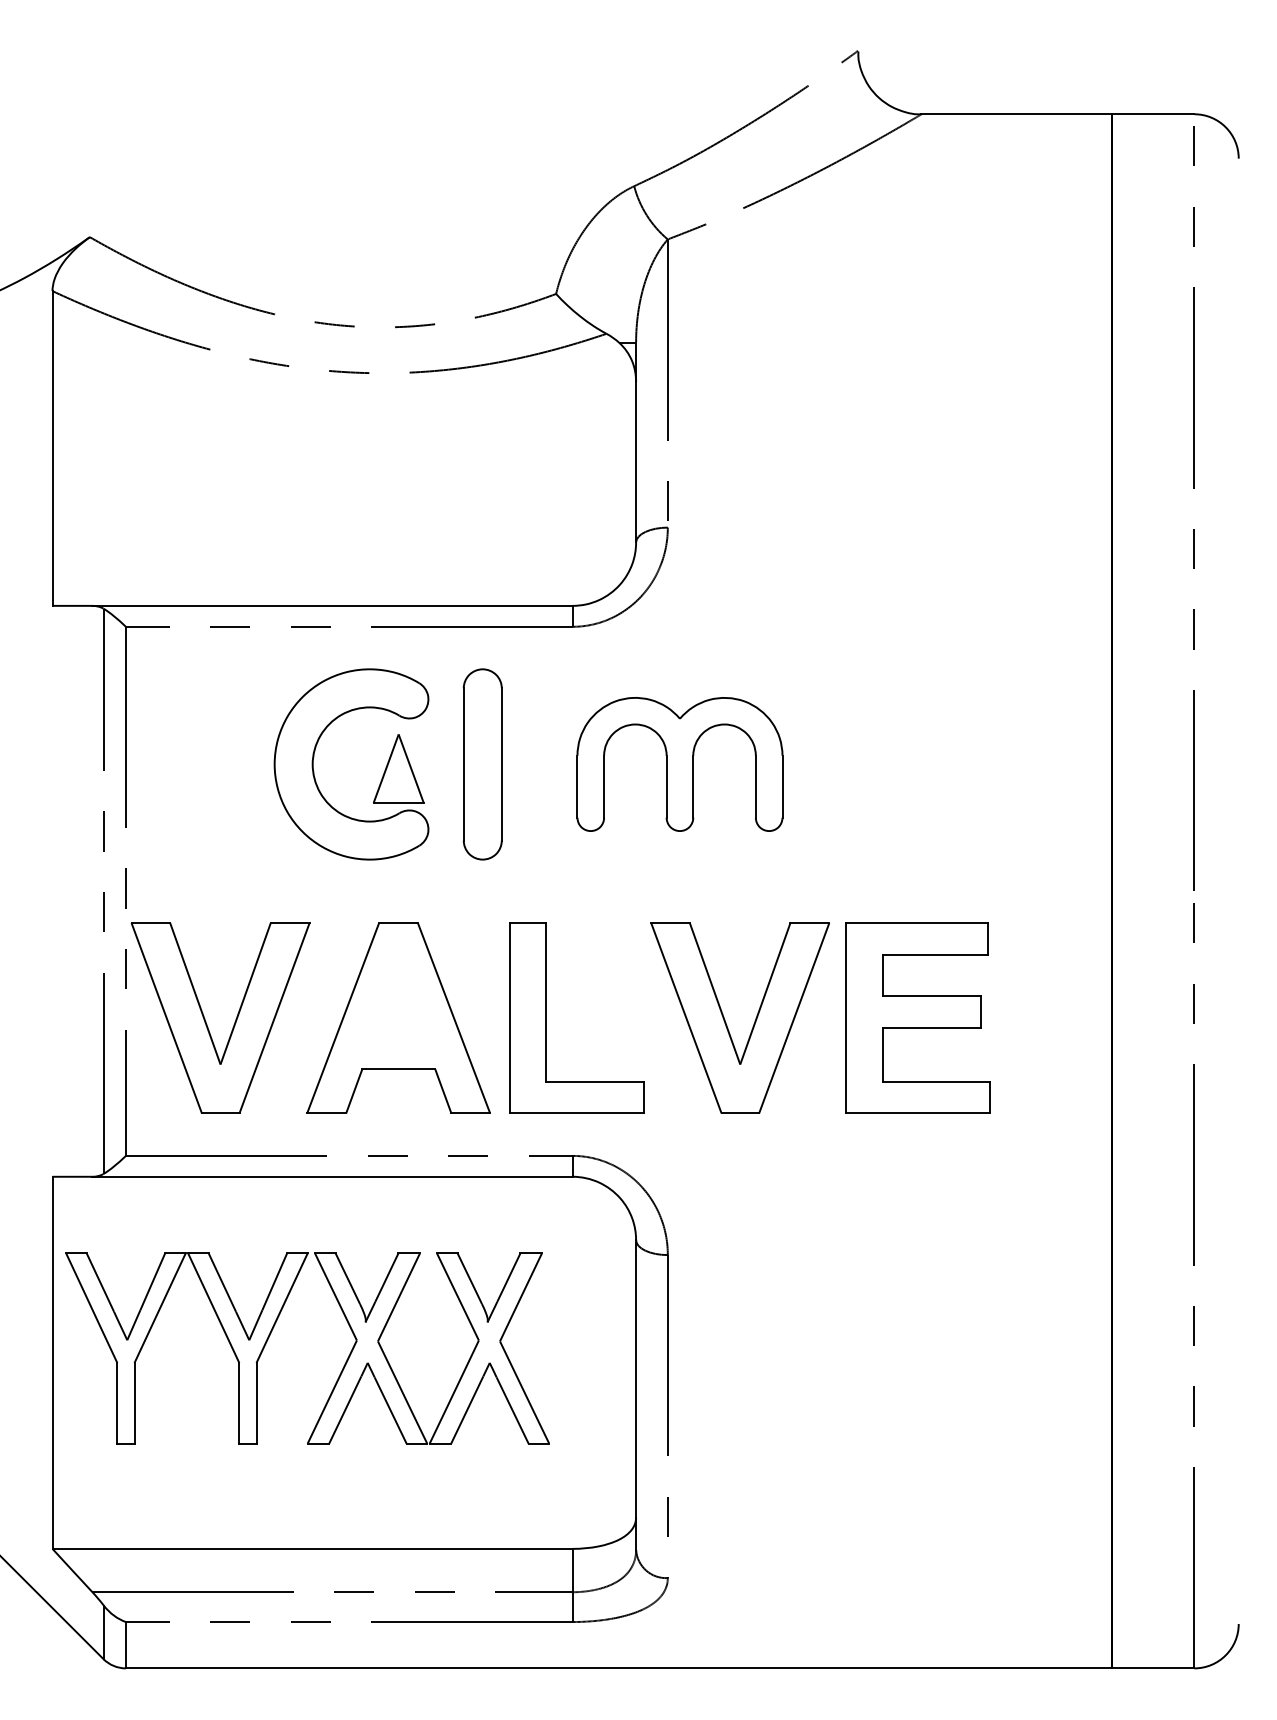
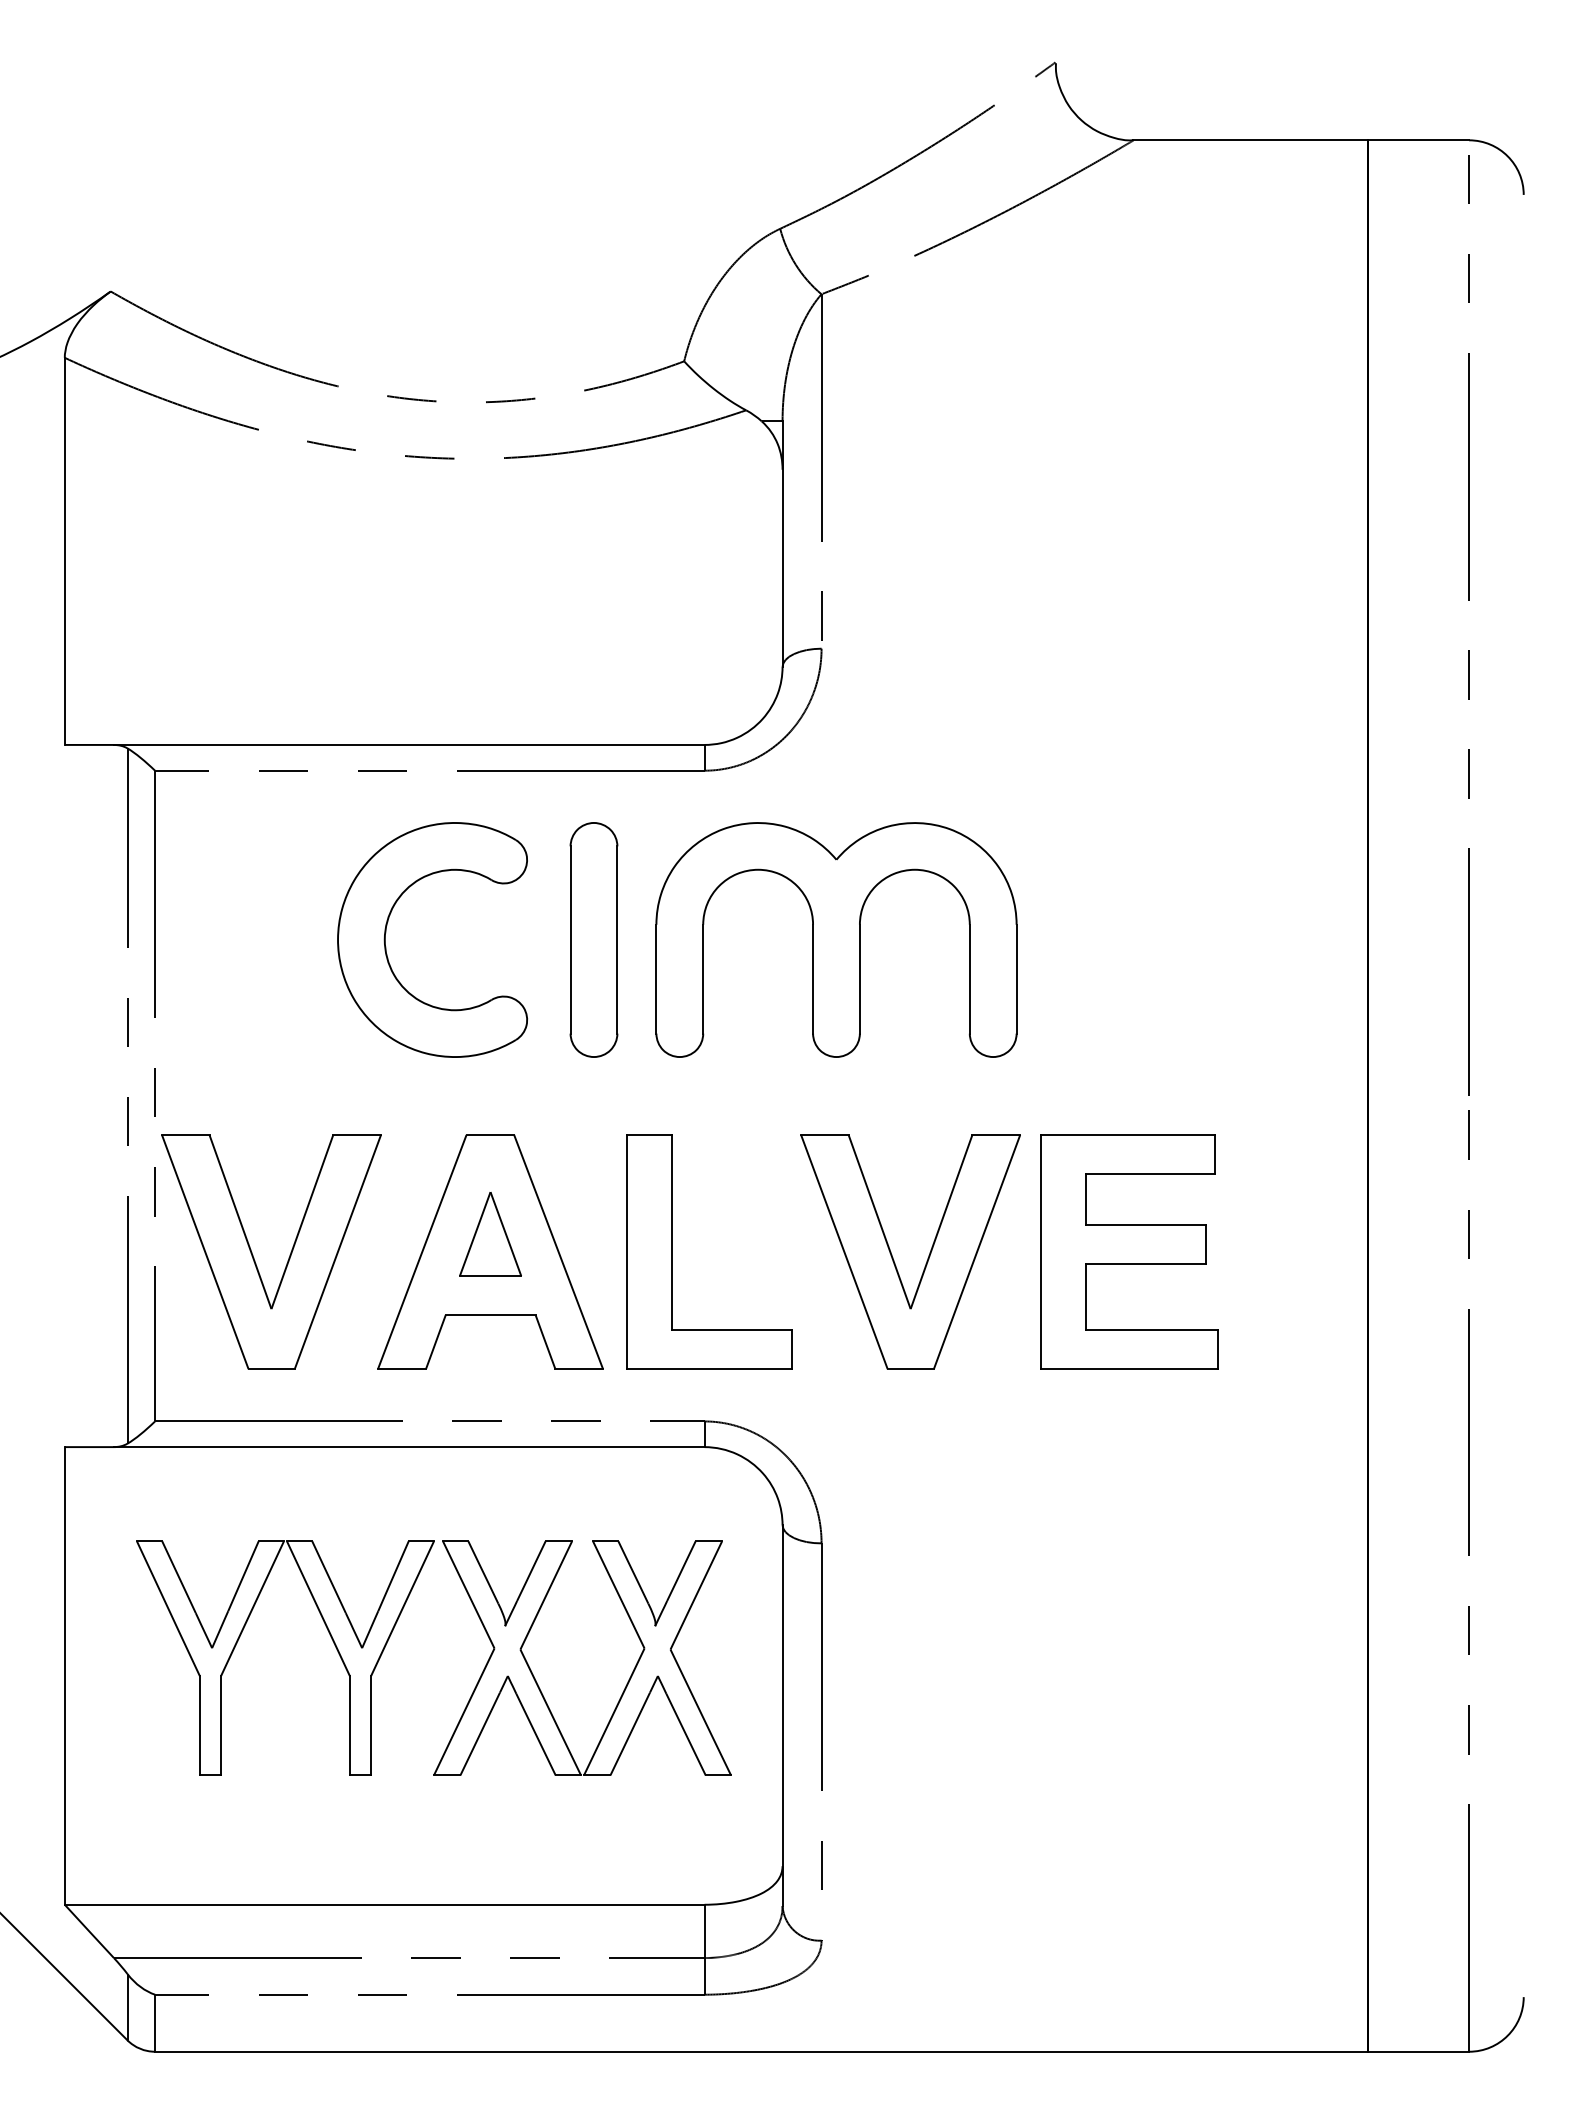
part: (679, 764) -> (835, 940), size x1.43
part: (398, 768) -> (490, 1233), moved
part: (272, 1331) -> (390, 1637), moved

